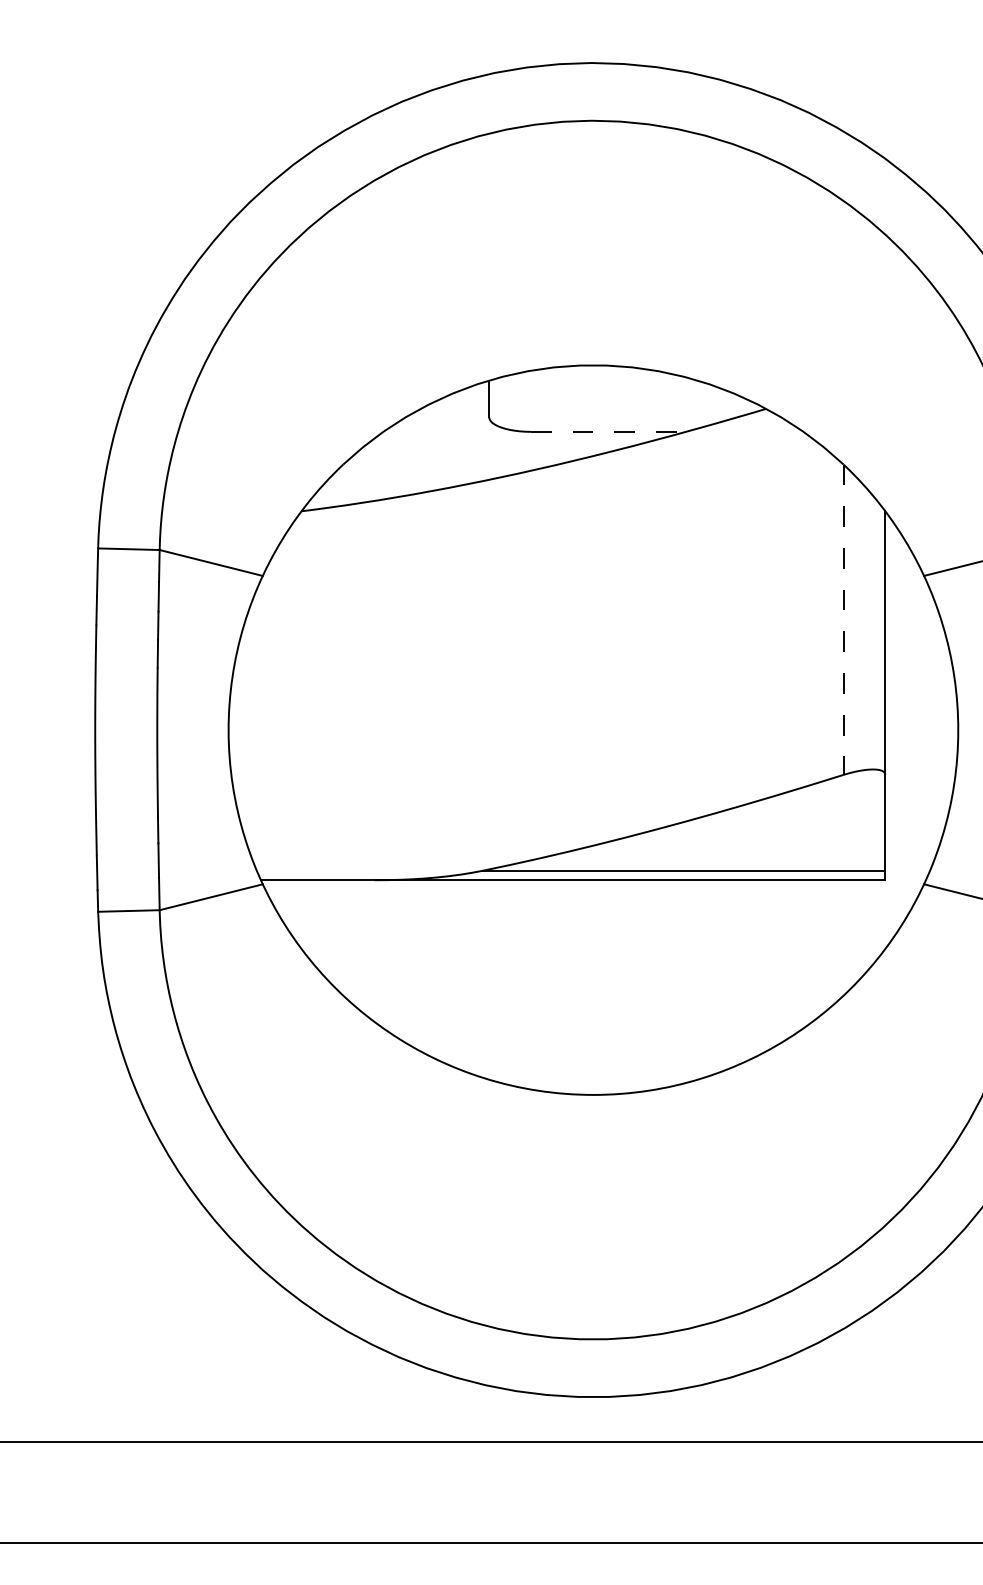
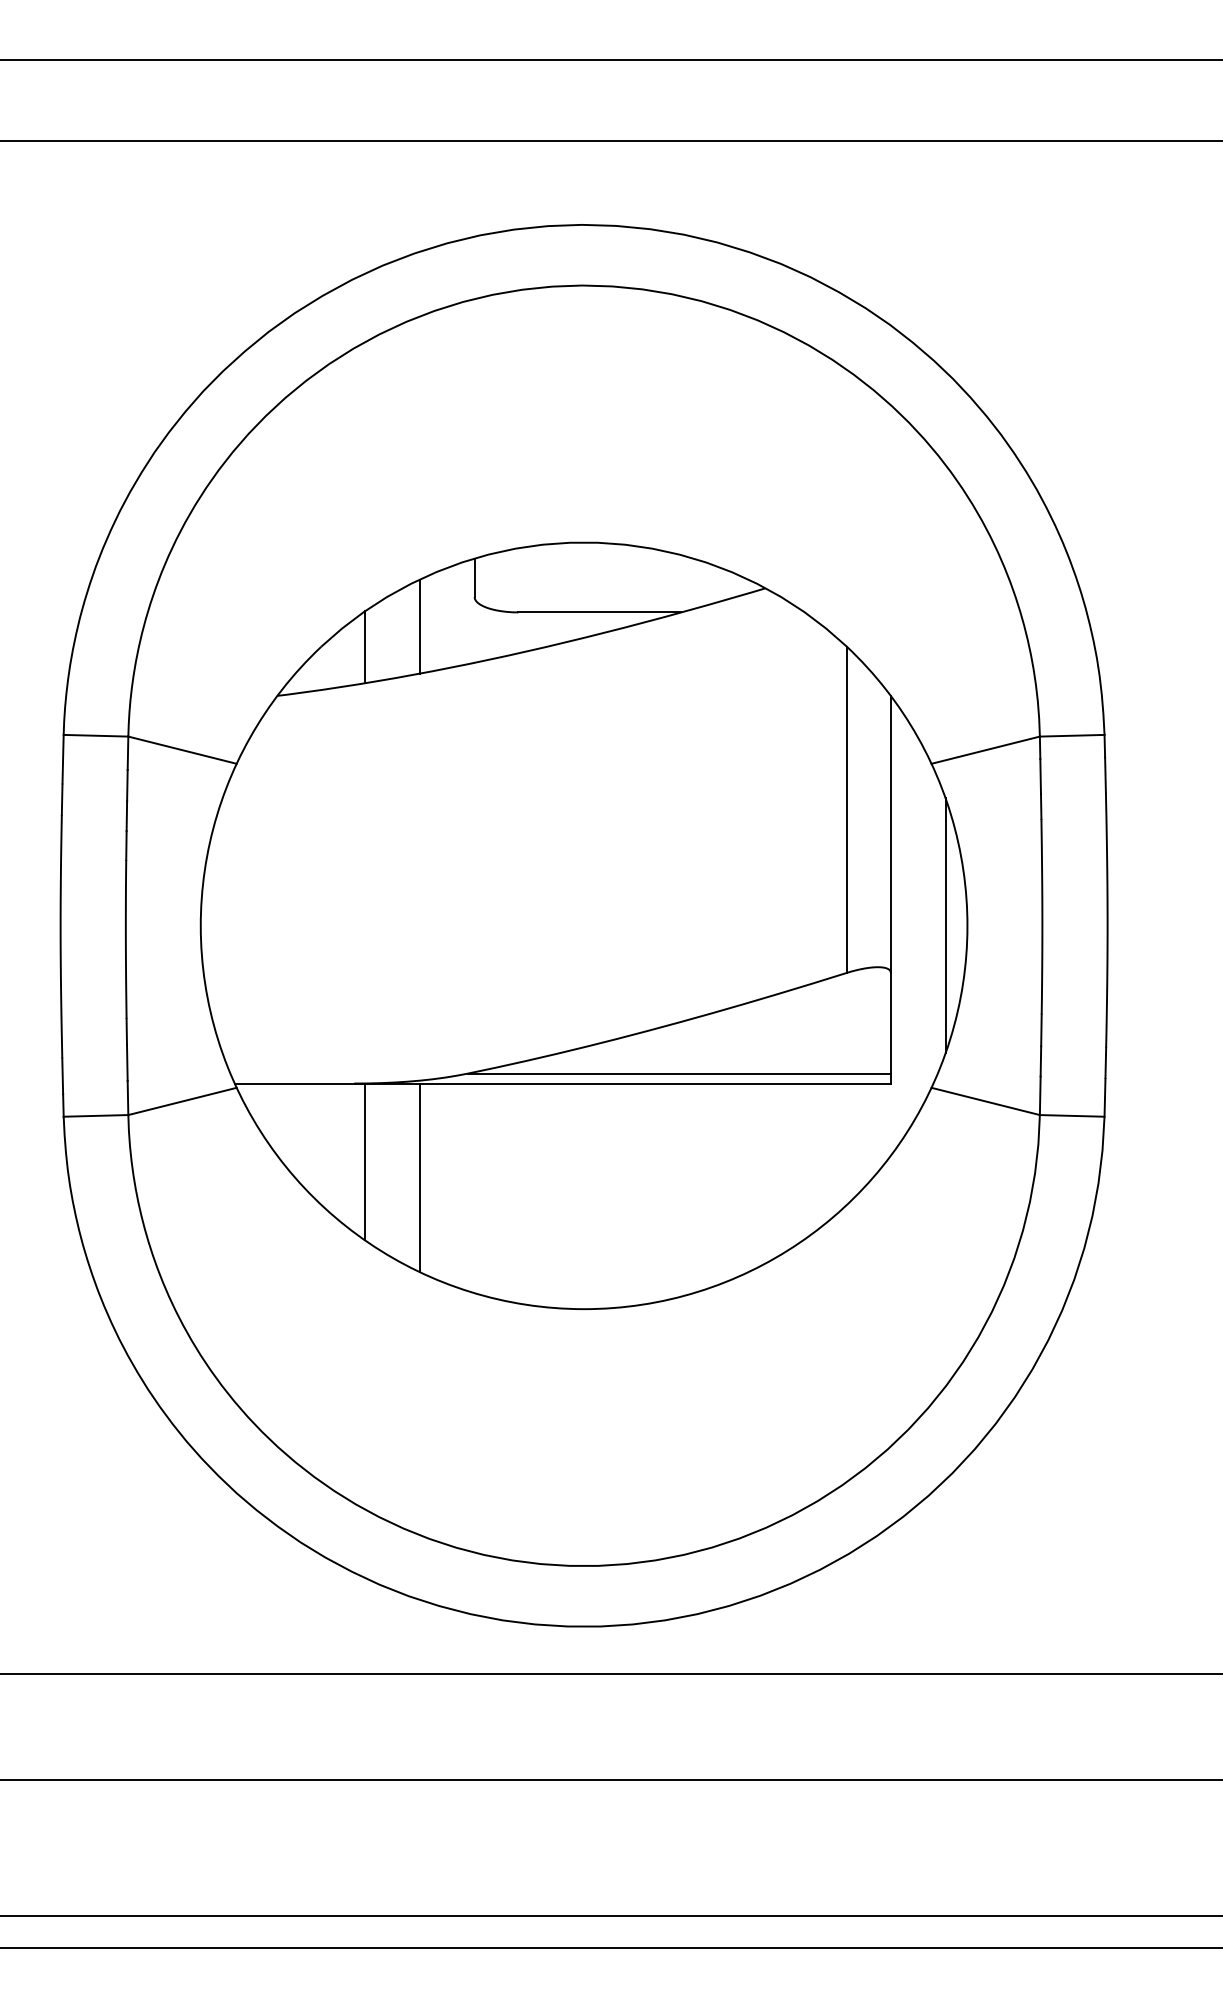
line: (609, 431) -> (600, 612), dashed -> solid
line: (436, 445) -> (419, 626), added
line: (385, 465) -> (365, 647), added
line: (843, 620) -> (846, 810), dashed -> solid
line: (937, 729) -> (945, 925), added
line: (385, 954) -> (365, 1161), added
line: (436, 969) -> (419, 1177), added

